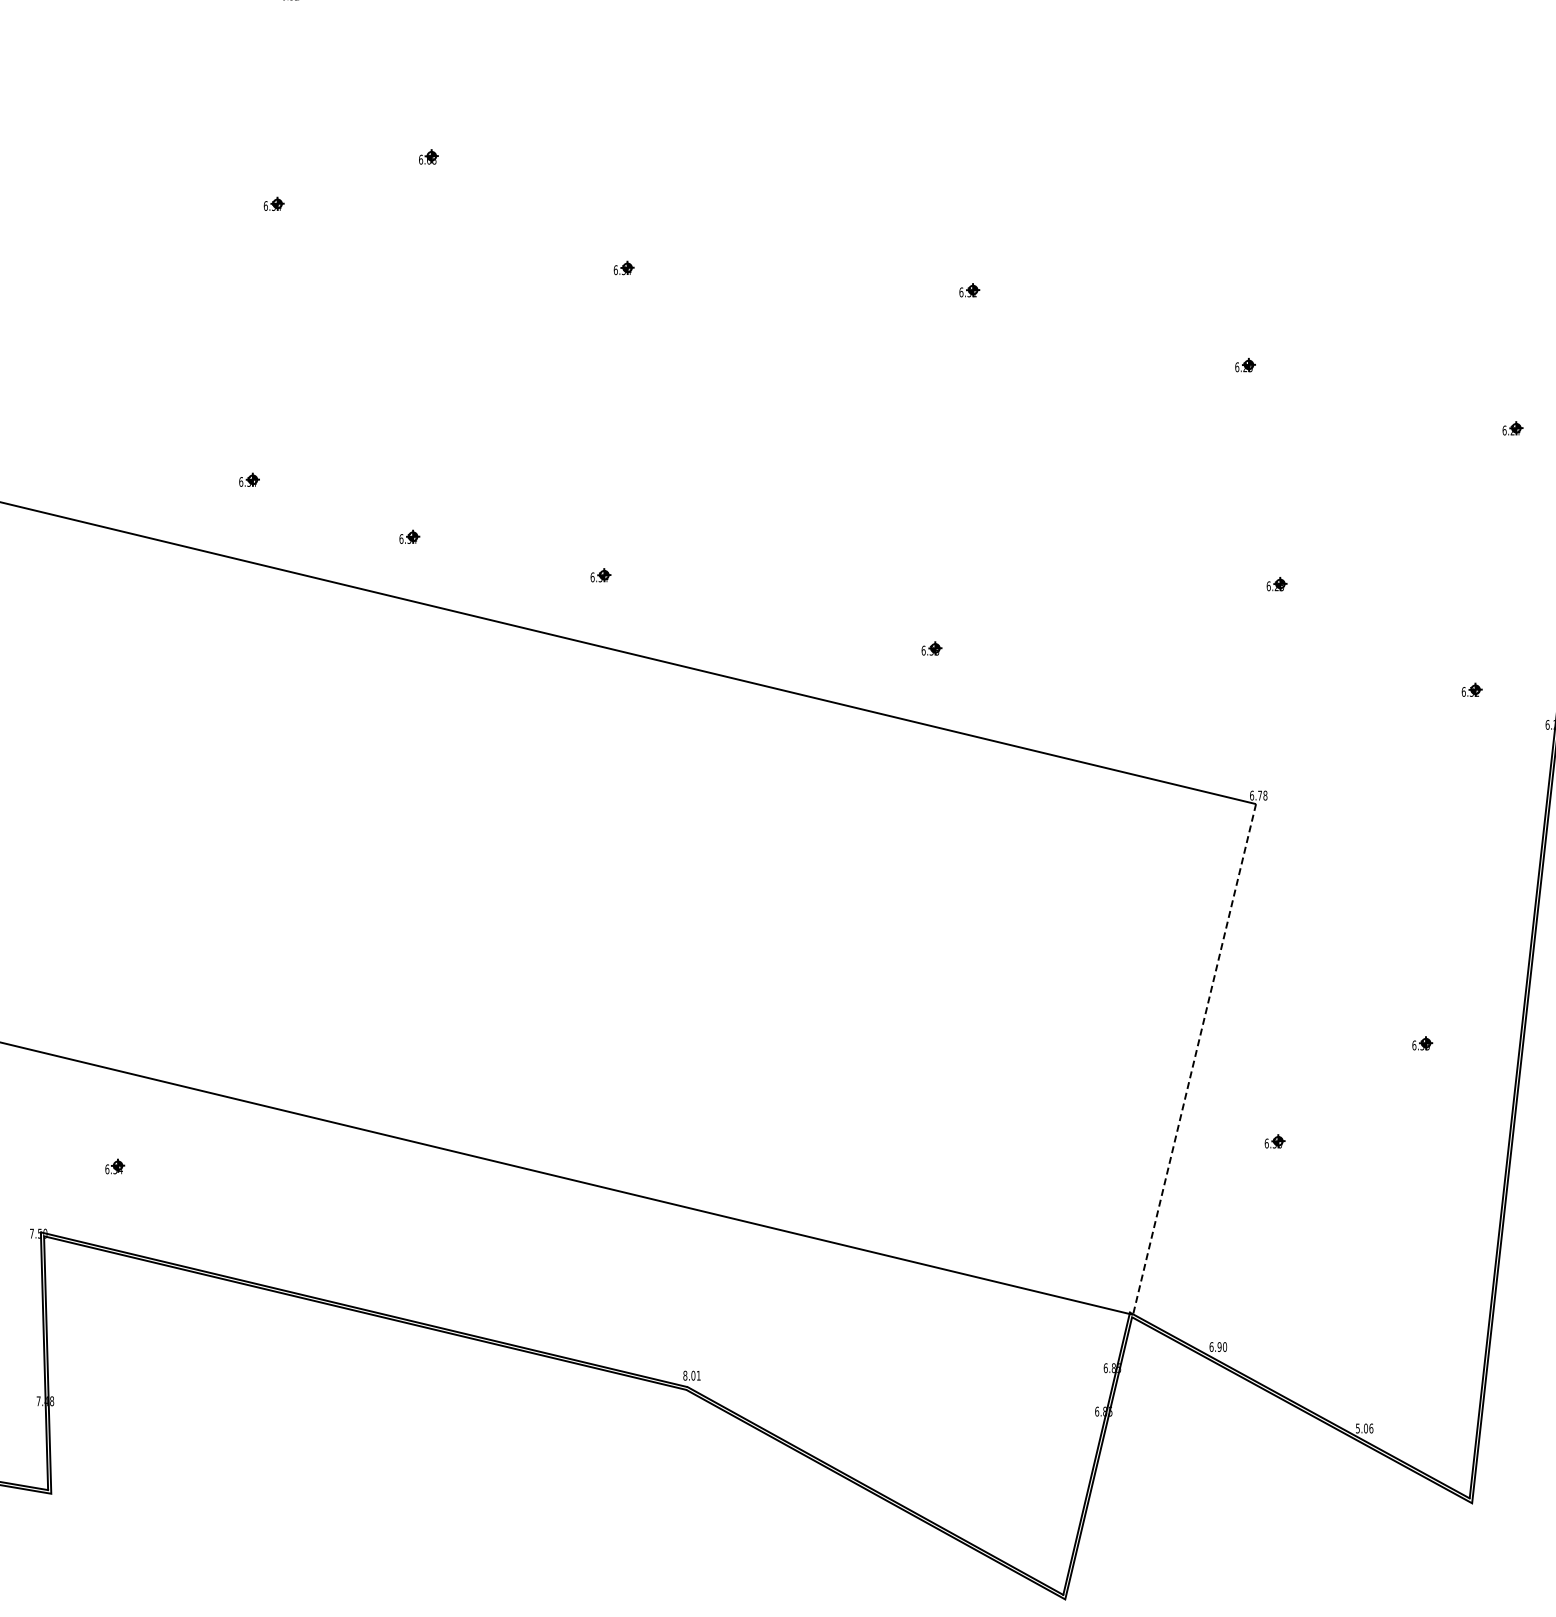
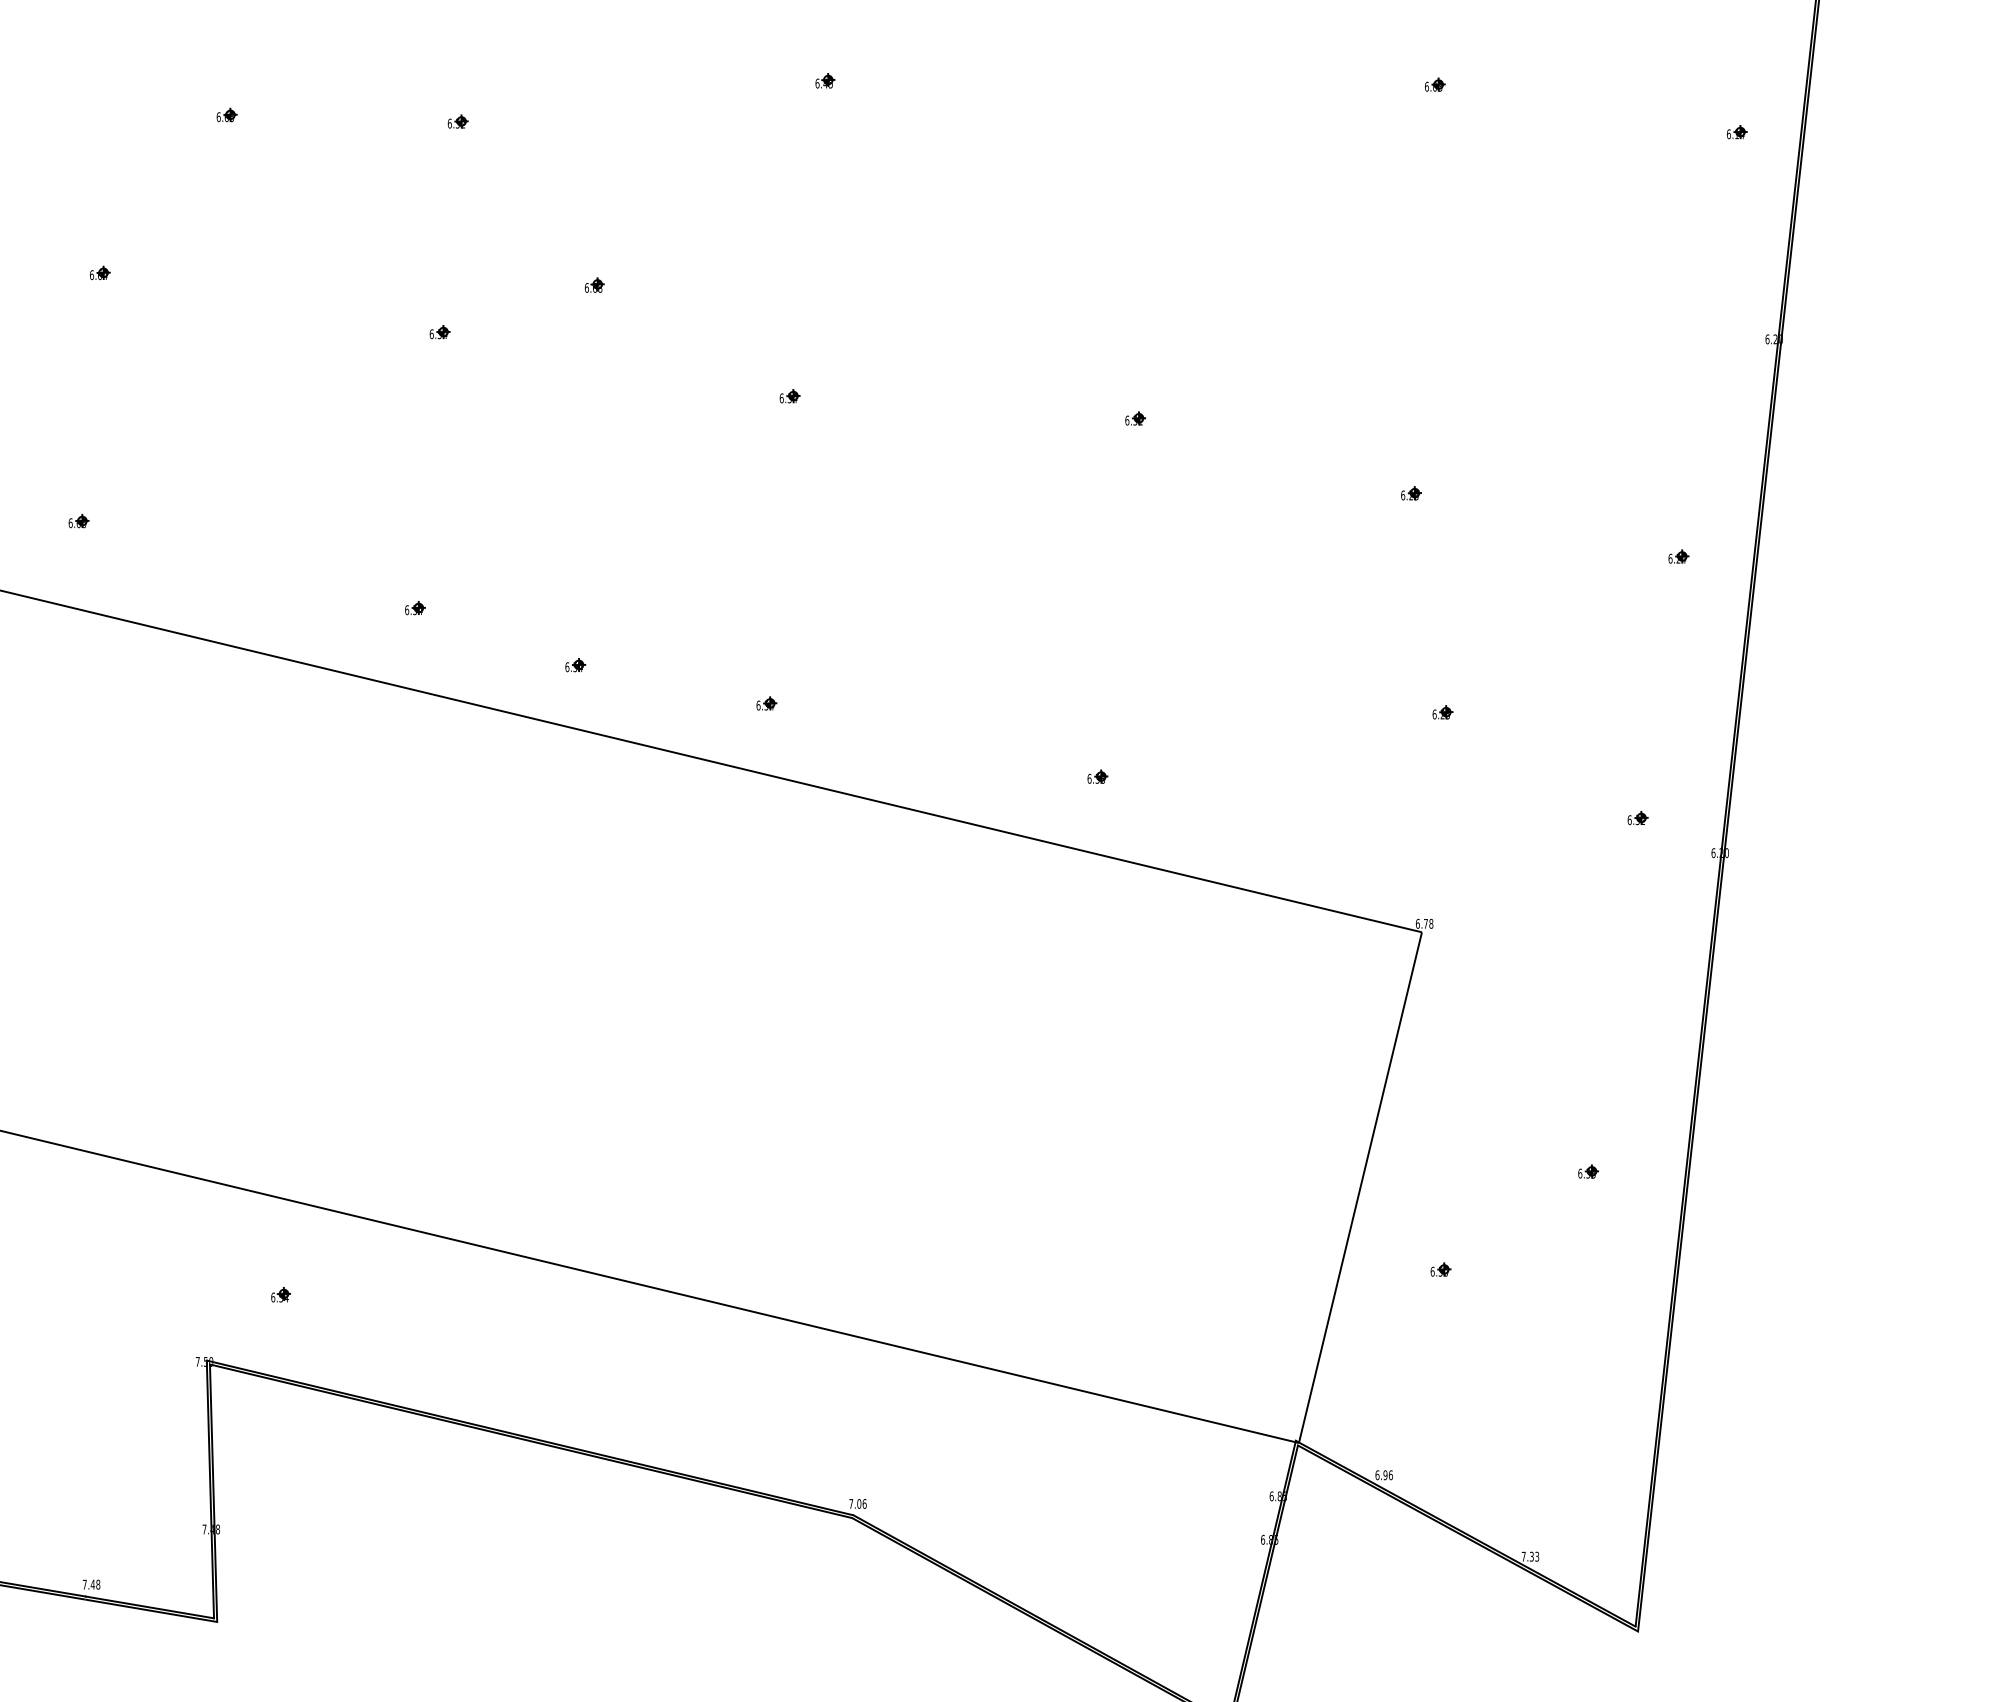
line: (1194, 1059) -> (1360, 1187), dashed -> solid
text: (1224, 1346) -> (1390, 1474), 6.90 -> 6.96
text: (691, 1375) -> (857, 1503), 8.01 -> 7.06
text: (1364, 1428) -> (1530, 1556), 5.06 -> 7.33

